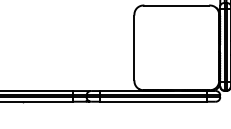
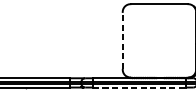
line: (134, 47) -> (122, 40), solid -> dashed
line: (153, 101) -> (139, 87), solid -> dashed

